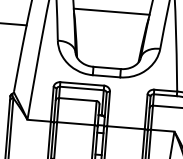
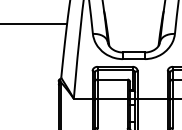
line: (111, 11) -> (133, 7), removed

